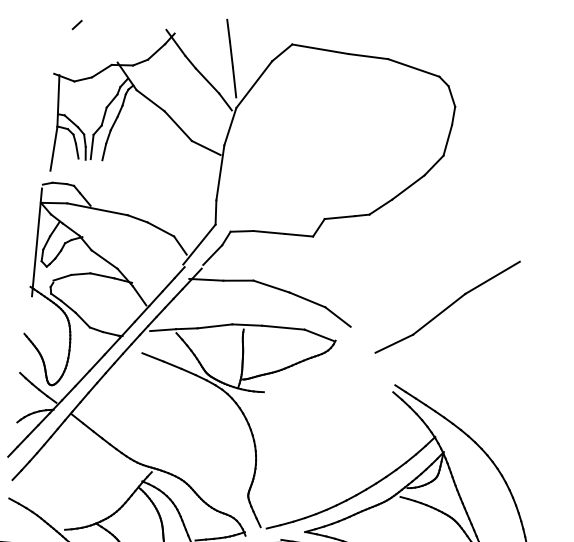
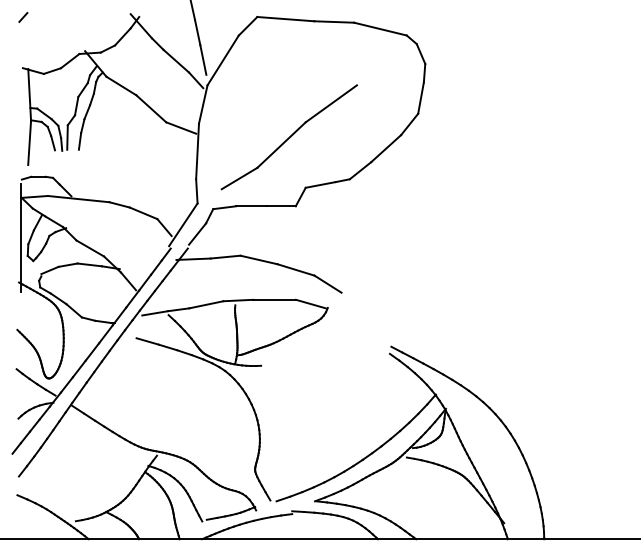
line: (77, 25) -> (23, 17), moved
part: (446, 307) -> (288, 137), moved

